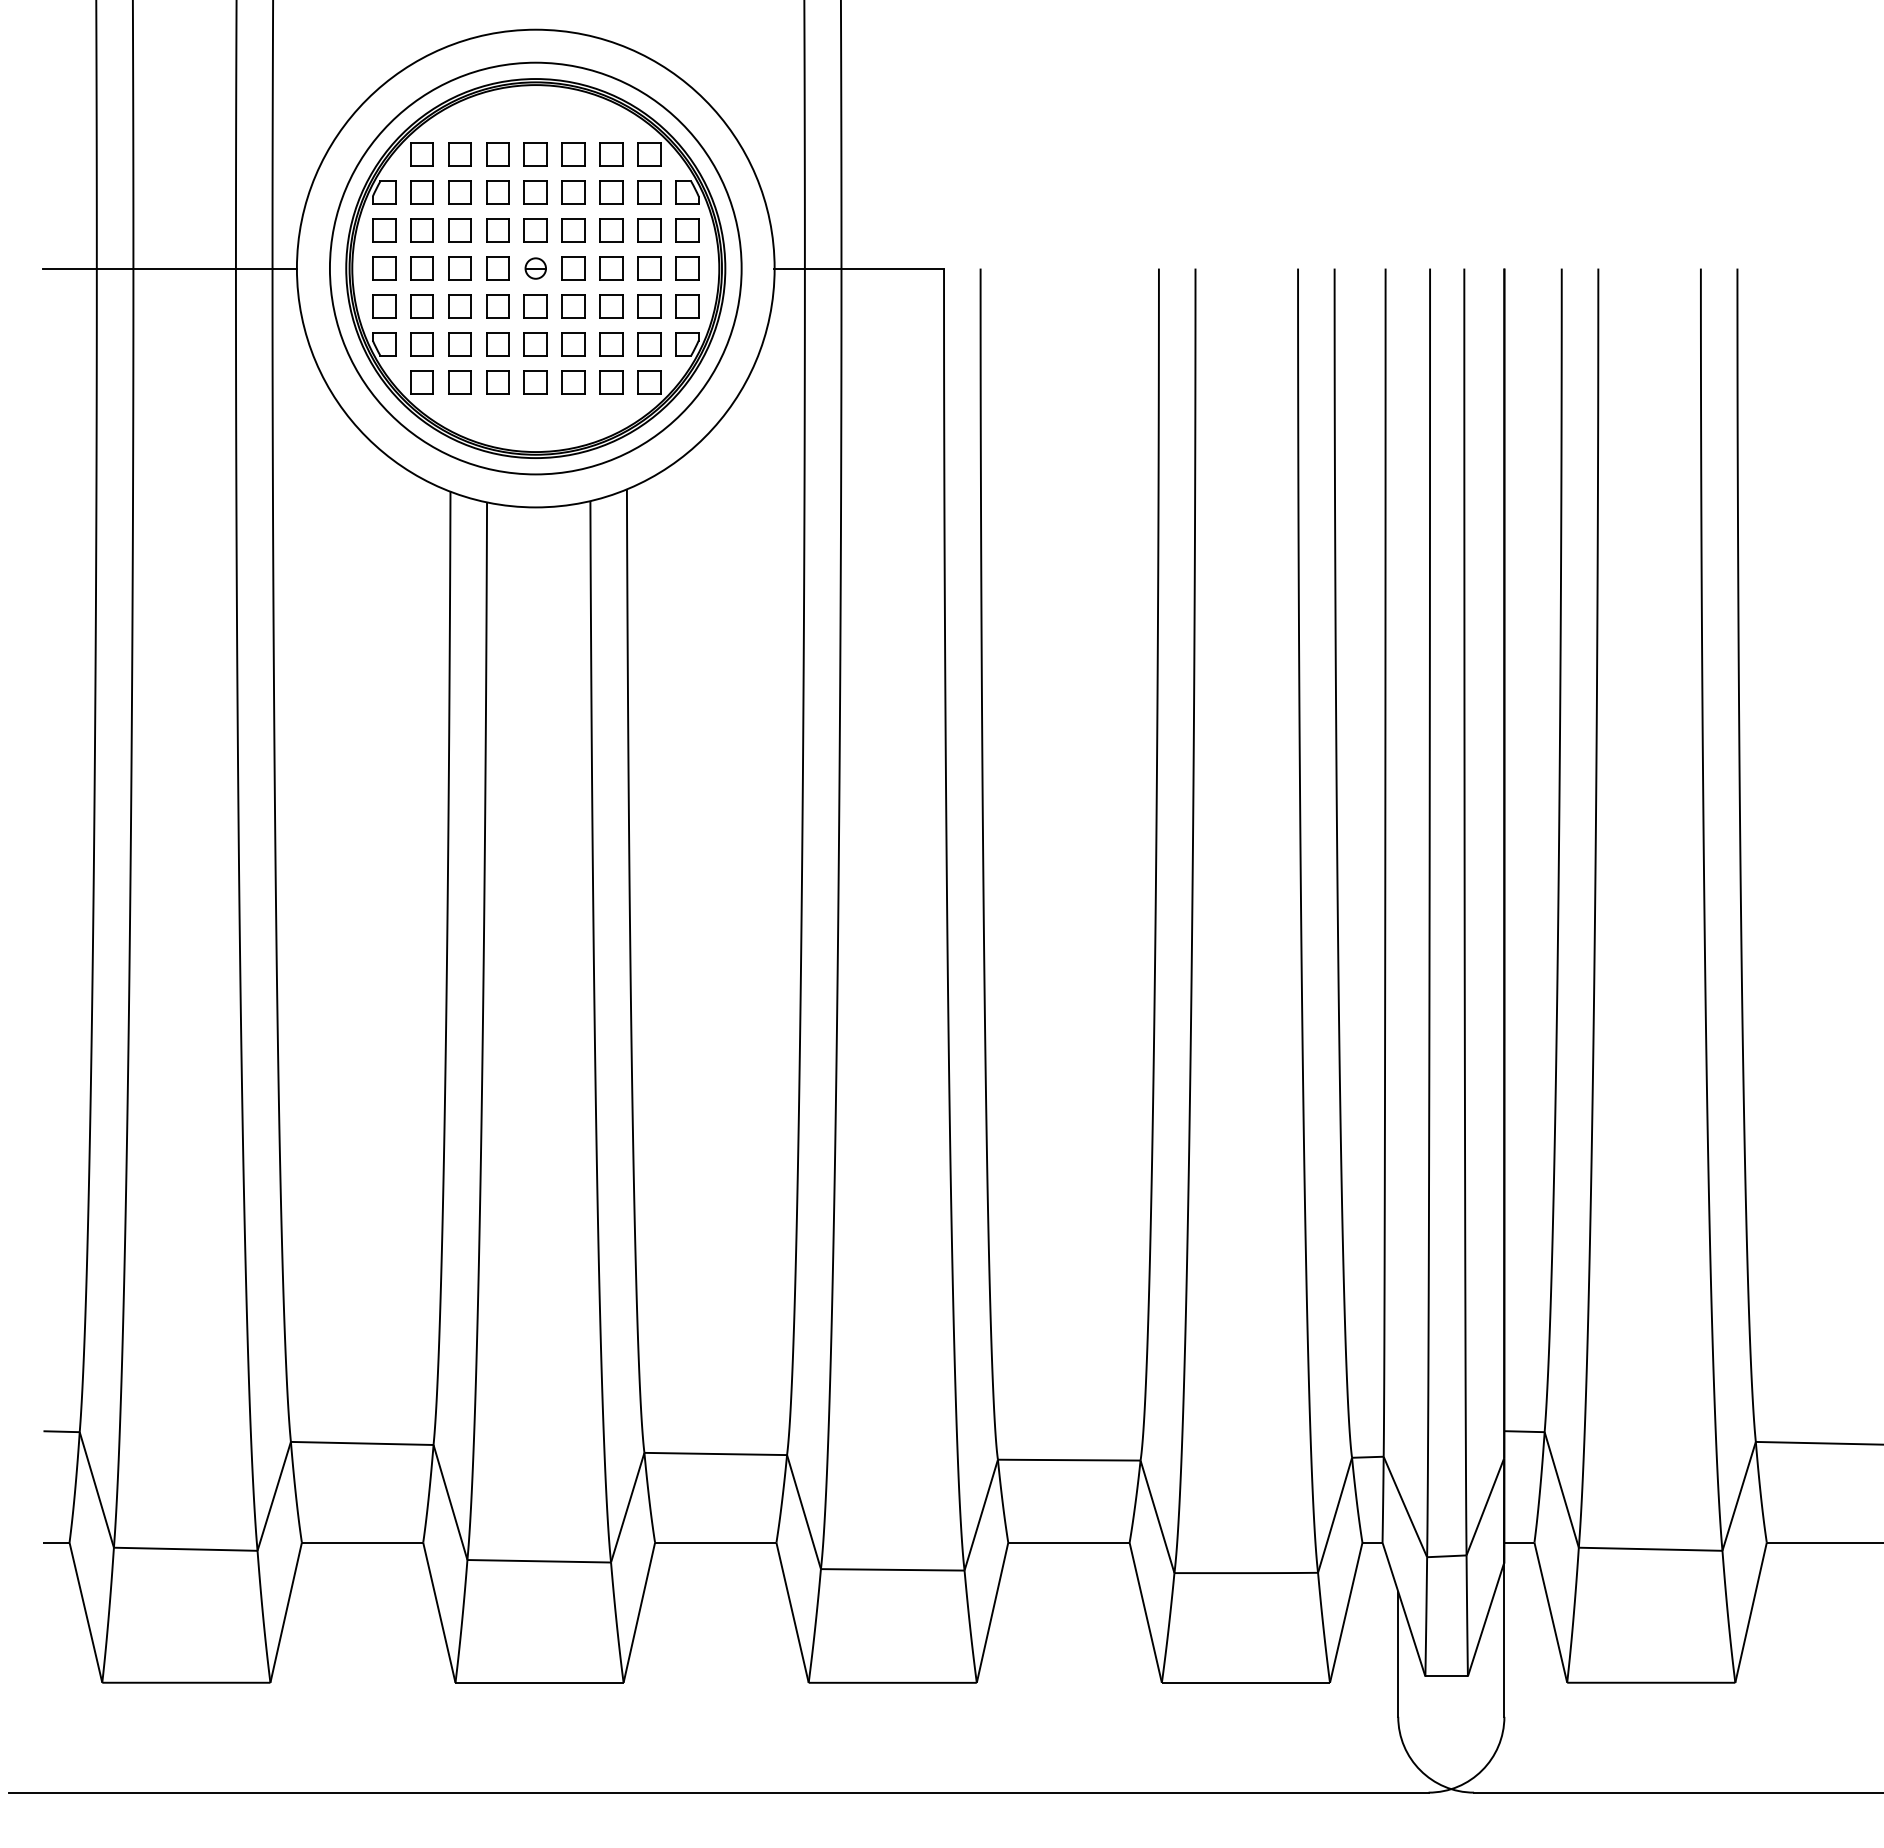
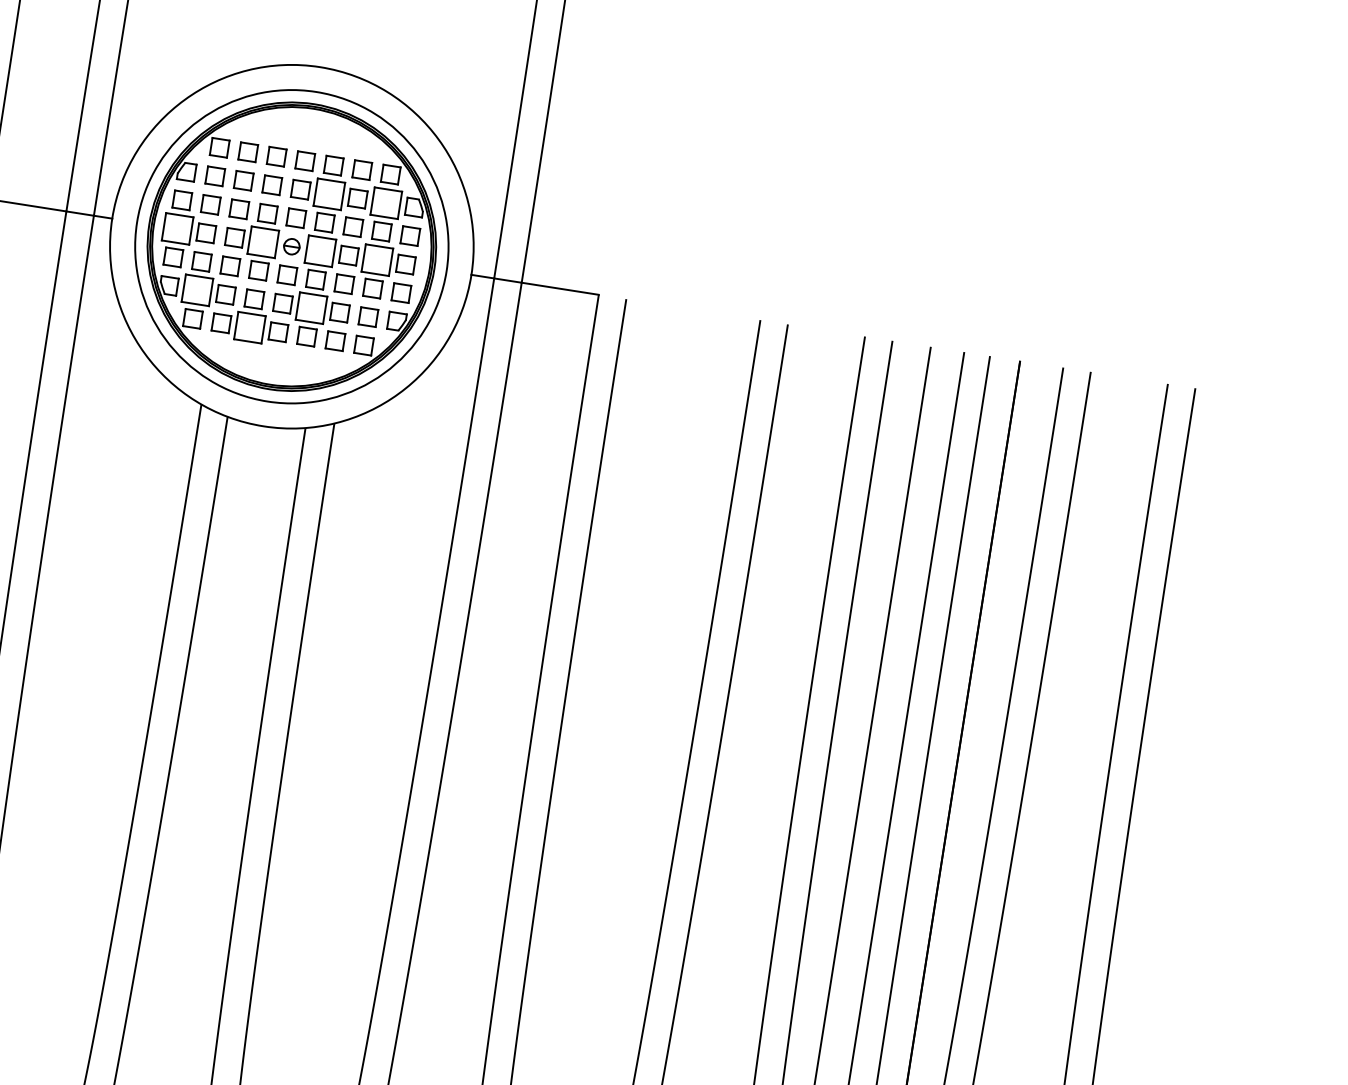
part: (573, 192) -> (329, 193), size x1.6
part: (649, 192) -> (386, 202), size x1.6
part: (384, 268) -> (178, 228), size x1.6
part: (497, 268) -> (263, 242), size x1.6
part: (573, 268) -> (320, 251), size x1.6
part: (649, 268) -> (377, 260), size x1.6
part: (421, 344) -> (196, 290), size x1.6
part: (573, 344) -> (311, 308), size x1.6
part: (497, 382) -> (249, 327), size x1.6

